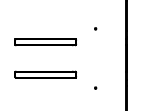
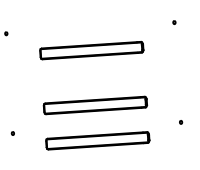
part: (45, 95) -> (97, 140), added

